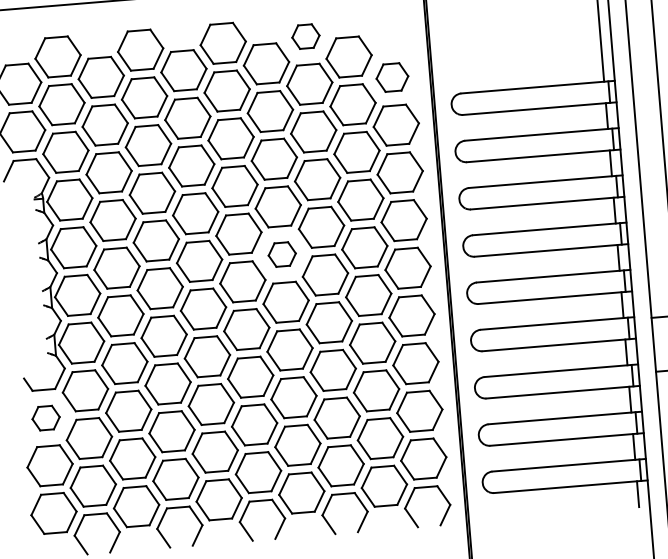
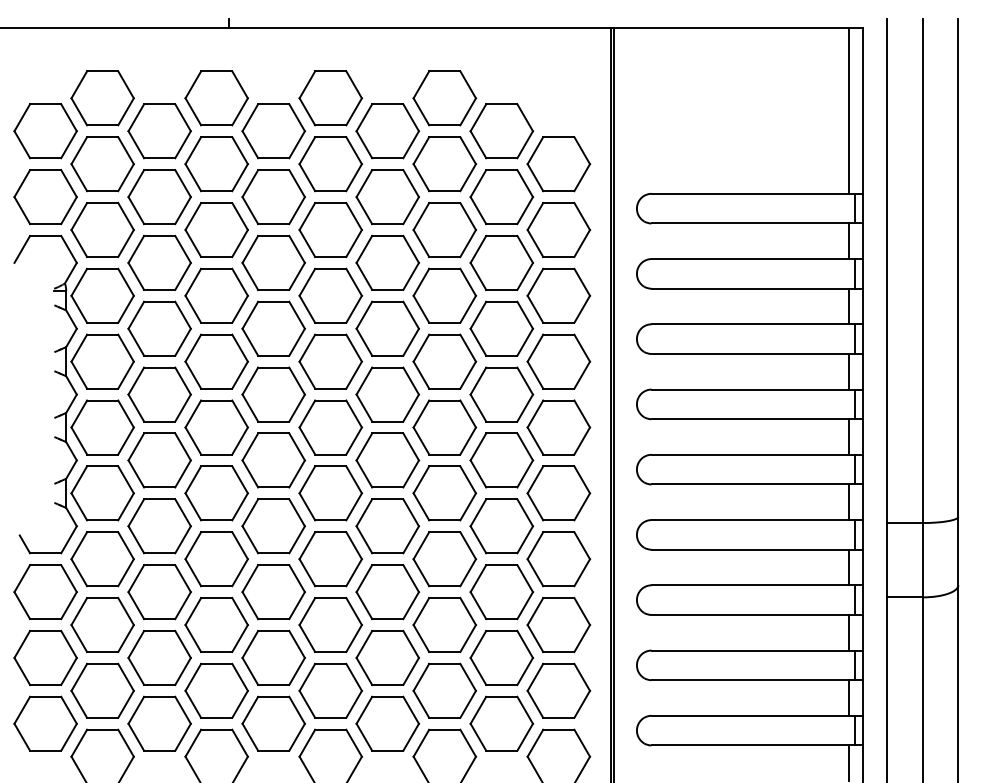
part: (305, 36) -> (444, 98), size x1.67
part: (392, 77) -> (558, 164), size x1.43
part: (282, 254) -> (387, 394), size x1.67
part: (46, 418) -> (45, 592), size x1.67

